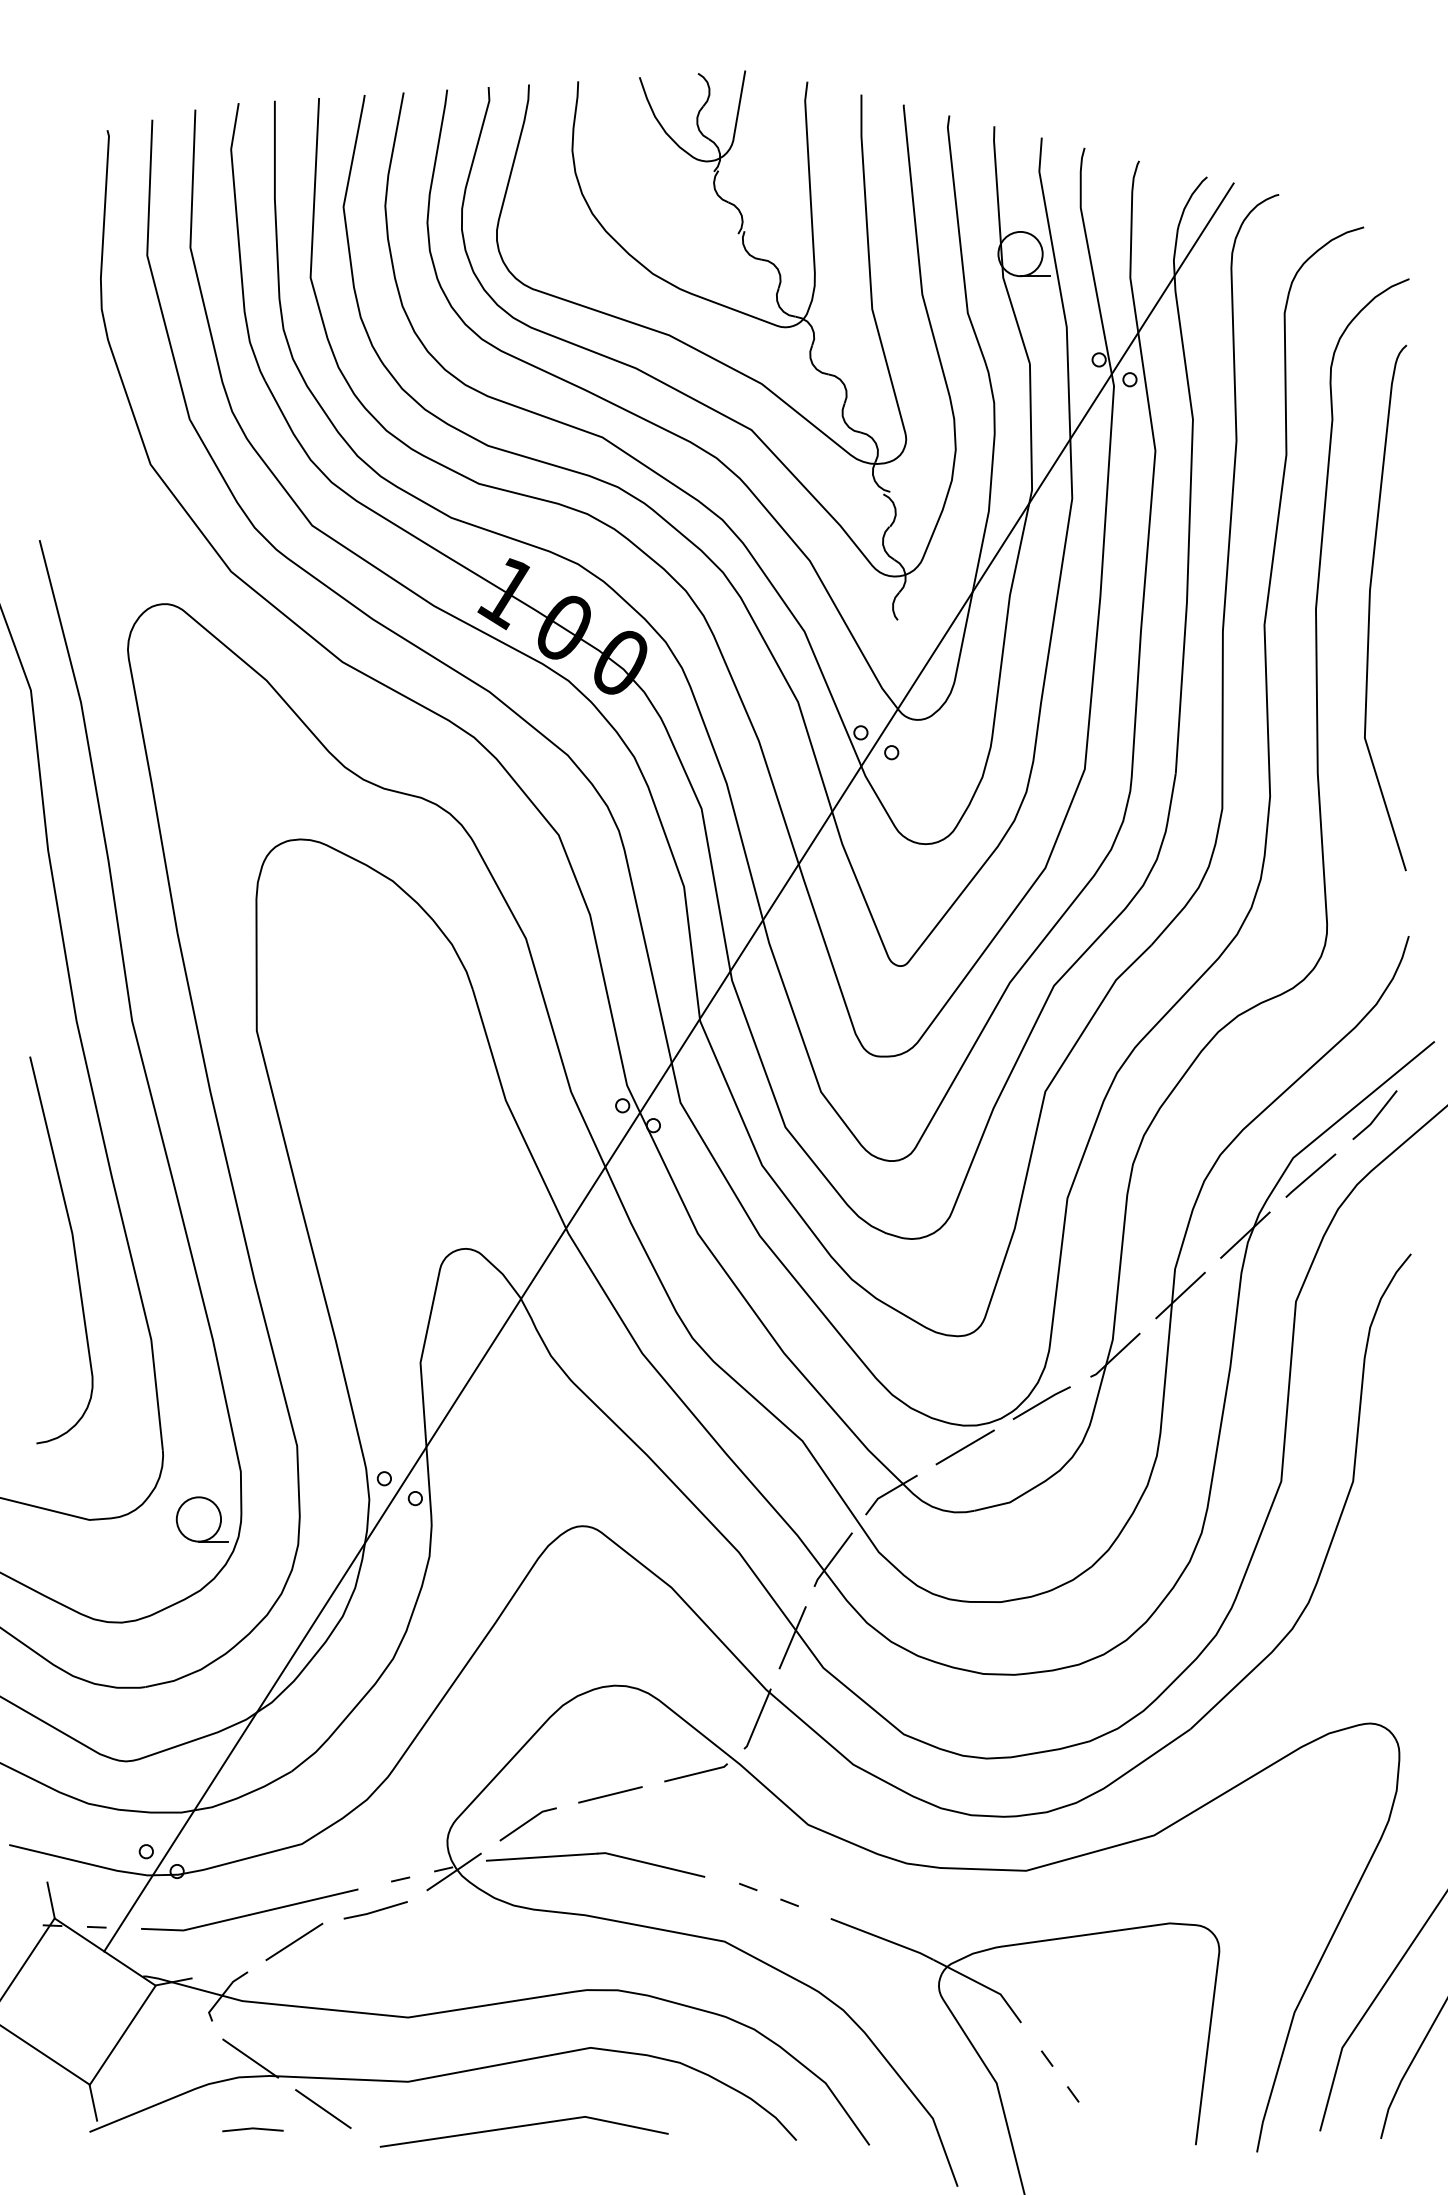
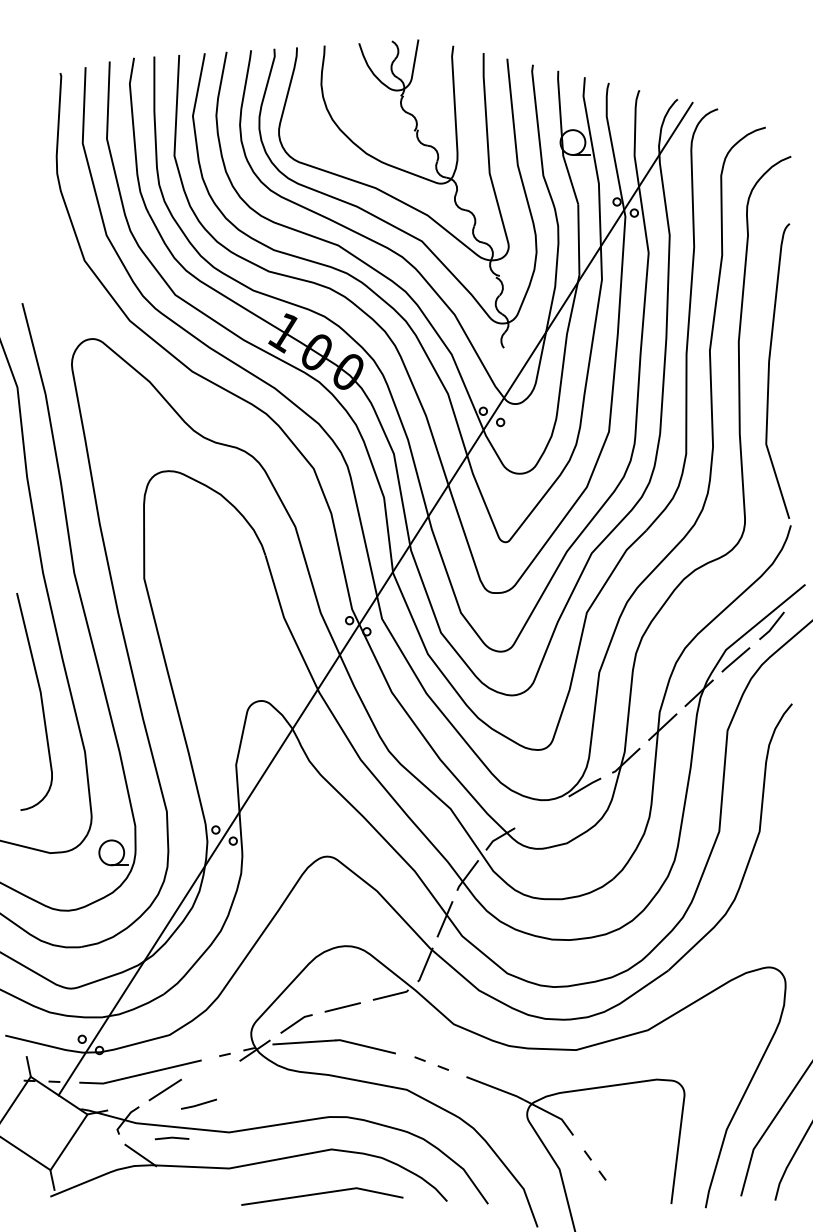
curve: (1370, 606) -> (769, 370), moved
line: (964, 1445) -> (541, 811), removed
line: (376, 1908) -> (199, 1103), moved
line: (323, 2108) -> (181, 1183), removed
line: (524, 2128) -> (322, 1194), moved
line: (253, 2129) -> (172, 1138), moved

